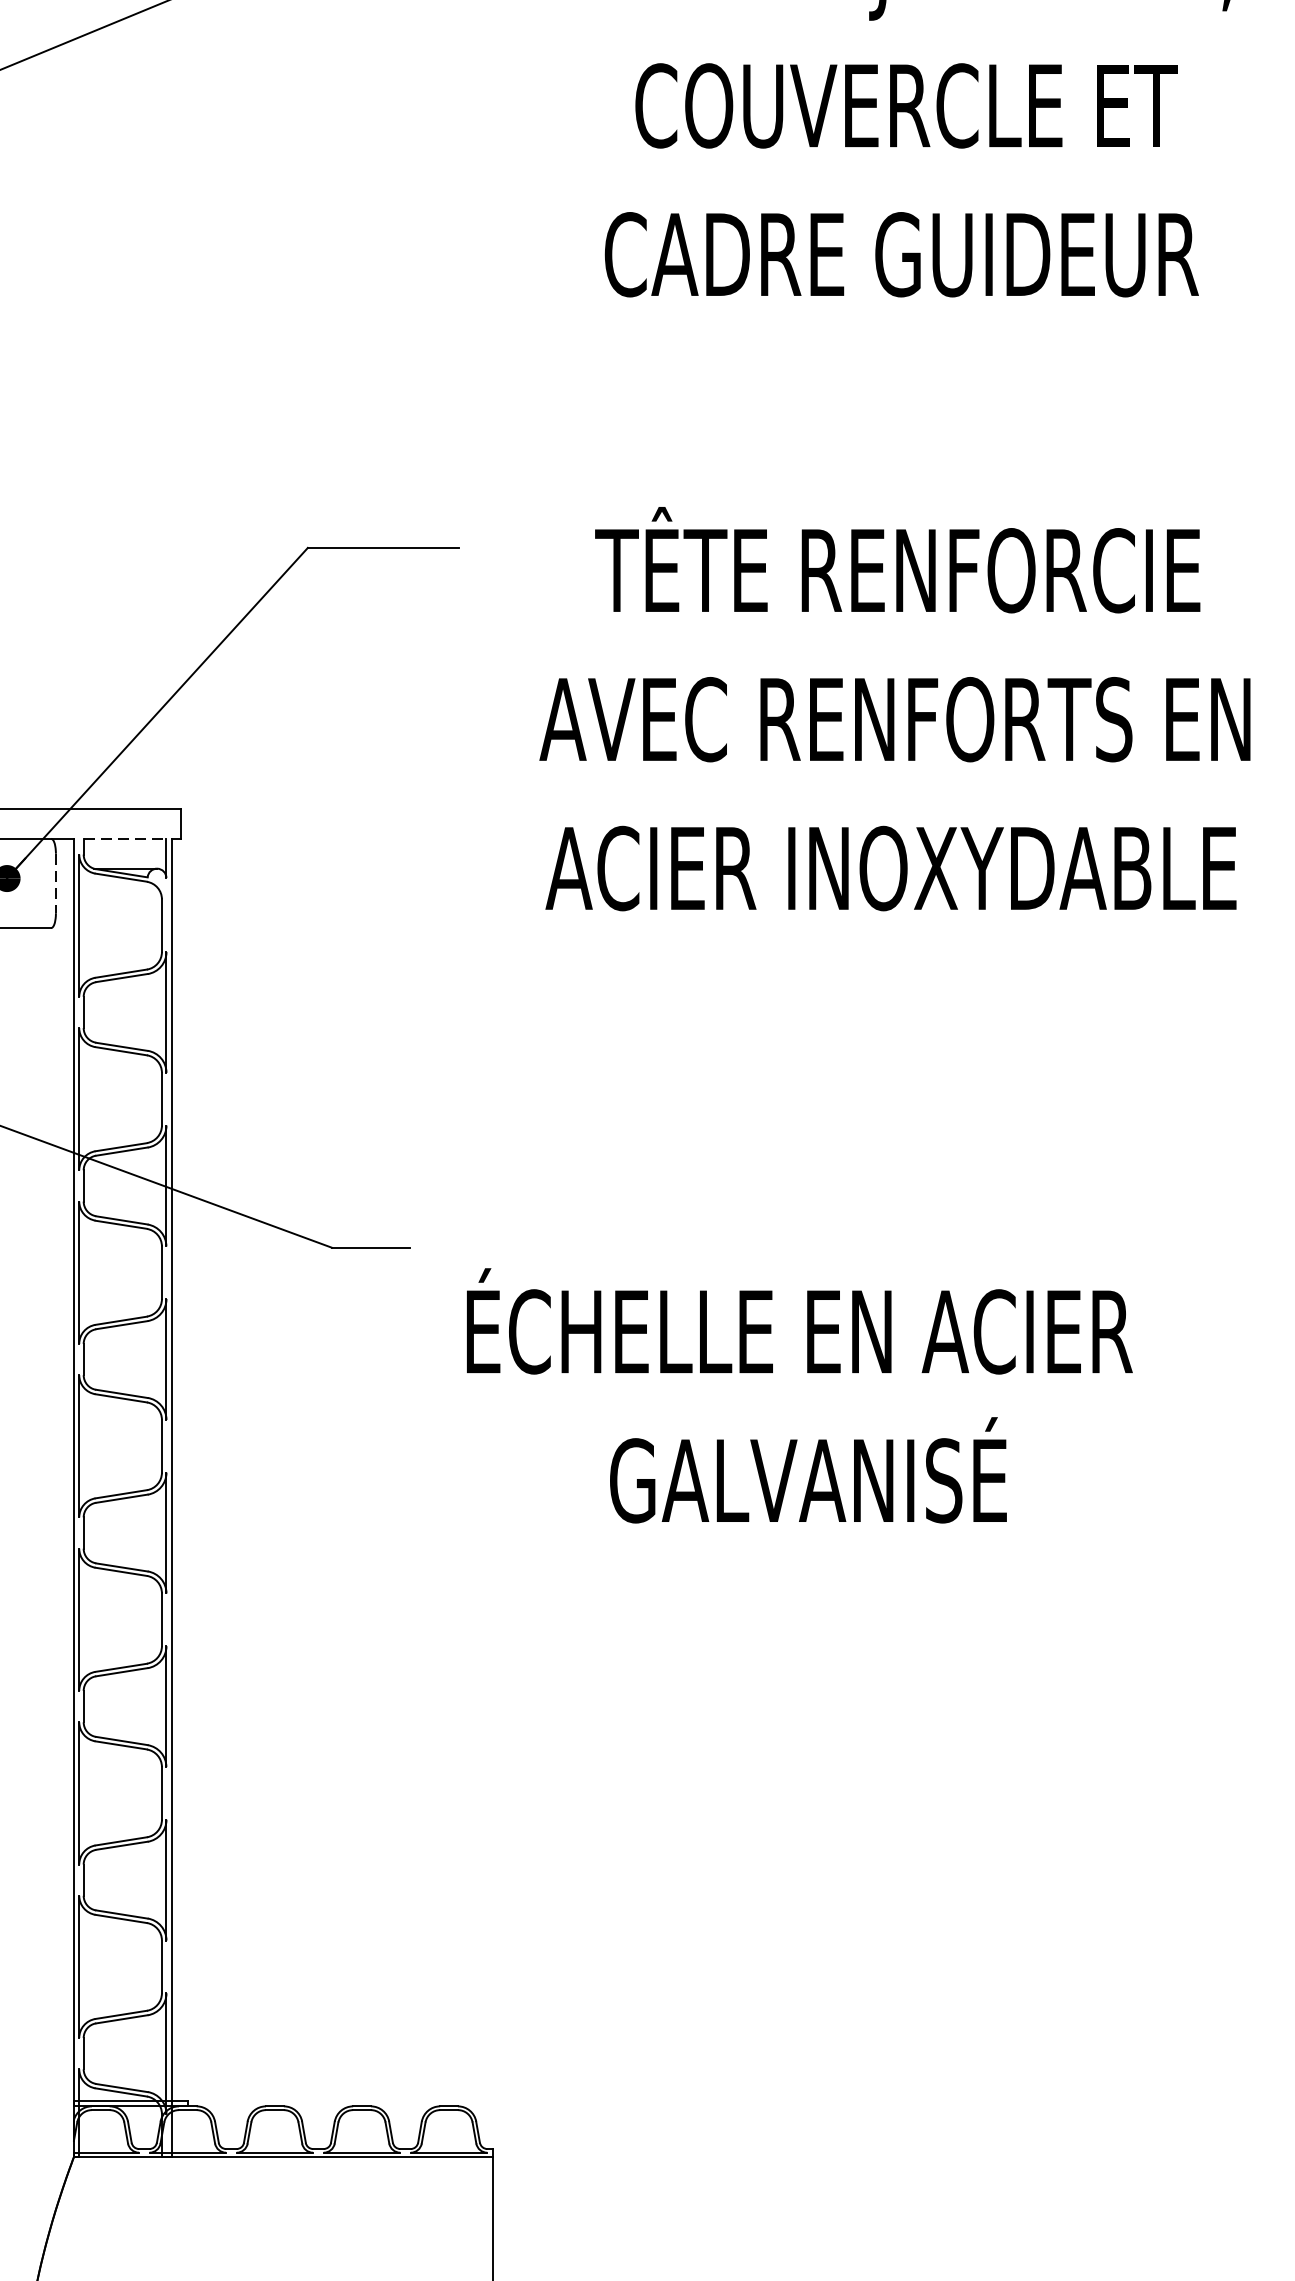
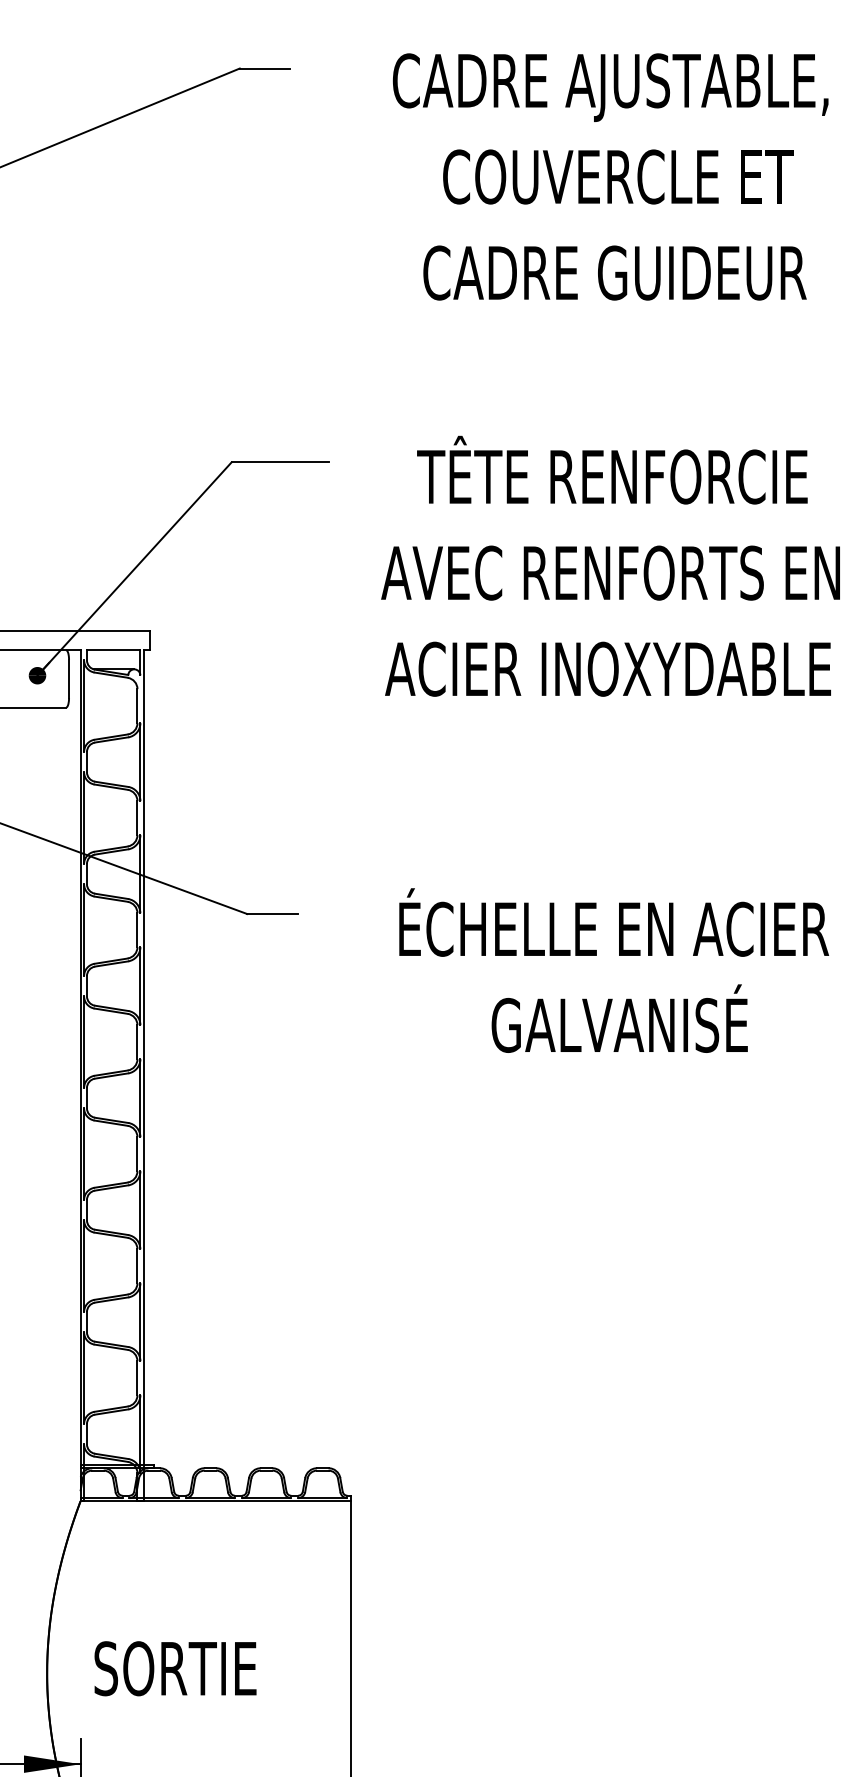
line: (124, 839) -> (113, 650), dashed -> solid
line: (56, 884) -> (69, 679), dashed -> solid
text: (800, 1395) -> (614, 970), moved

